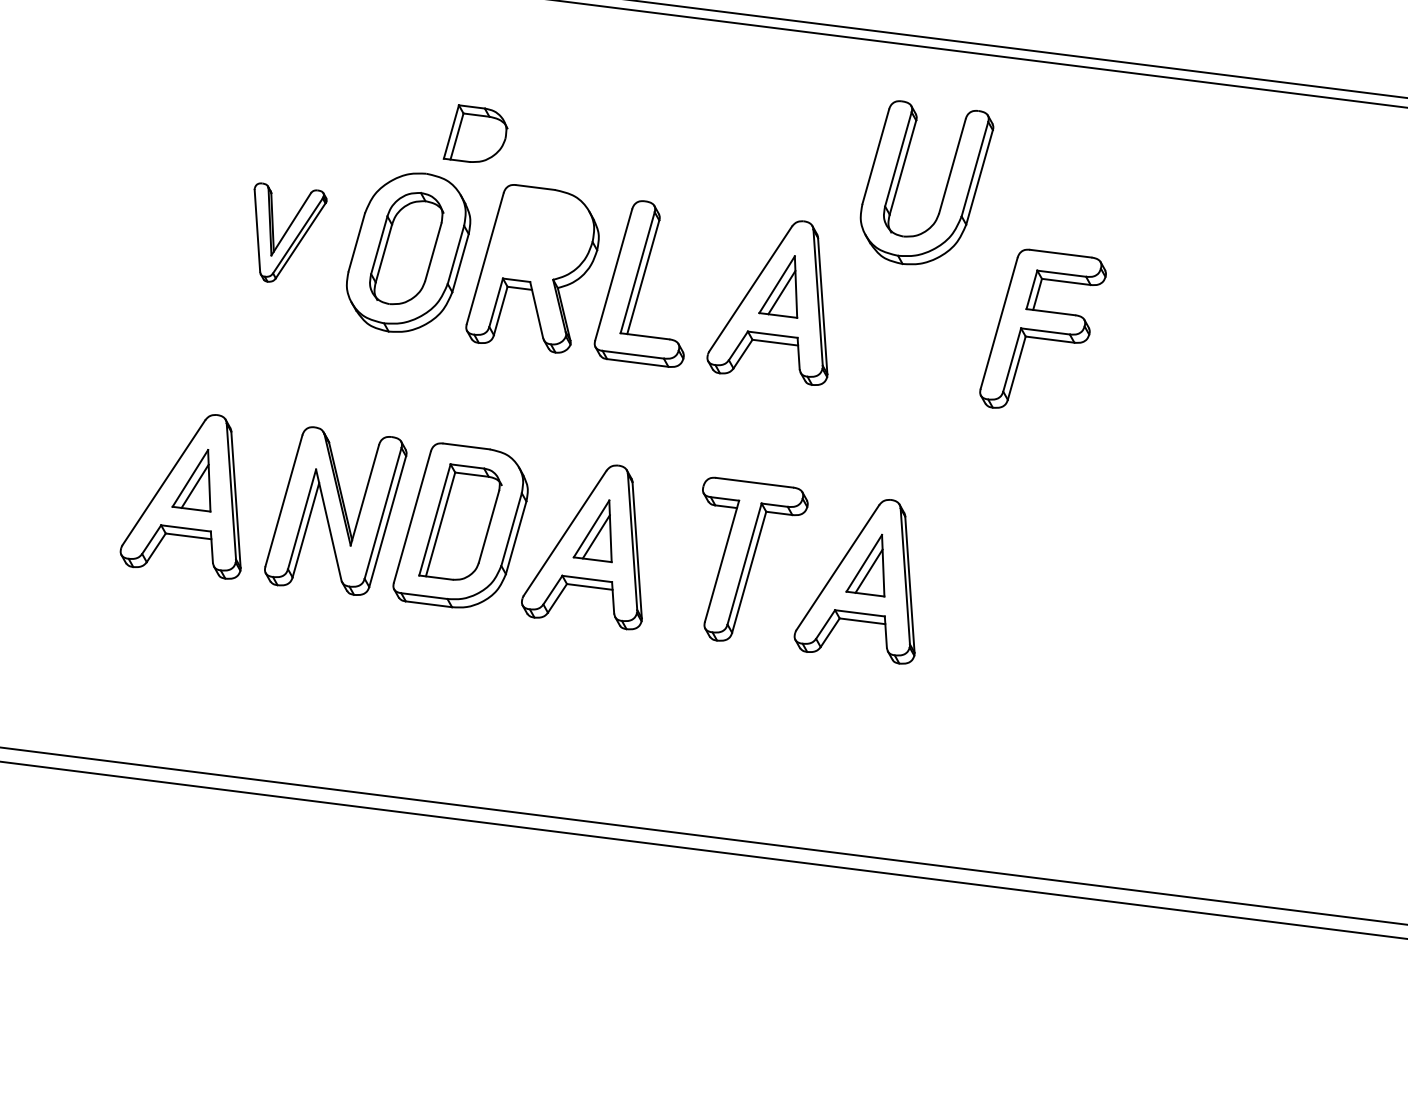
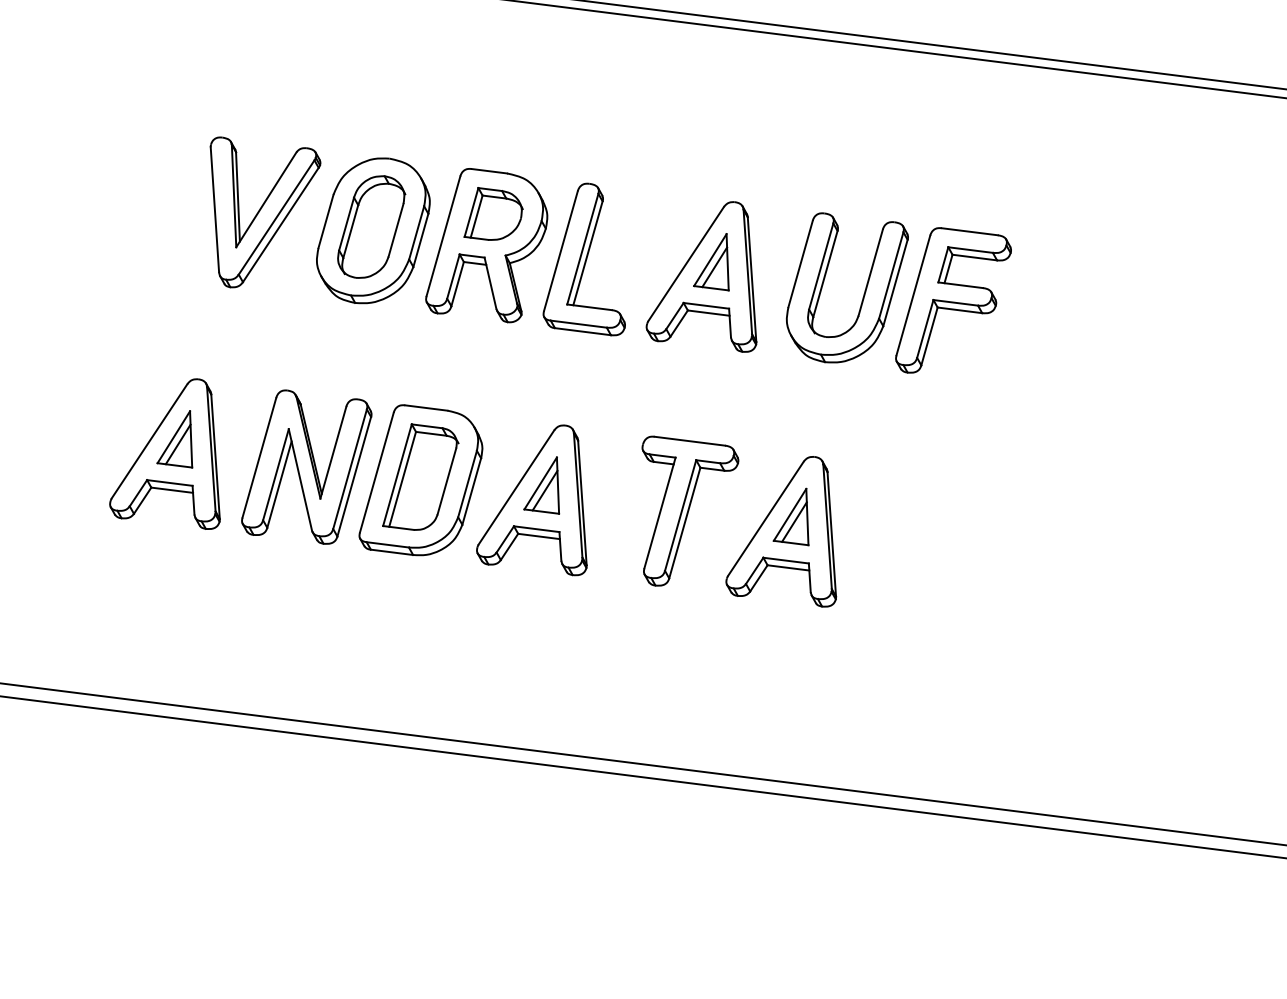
part: (475, 133) -> (493, 213), moved
part: (944, 188) -> (863, 293), moved
part: (290, 232) -> (265, 212), size x1.67

